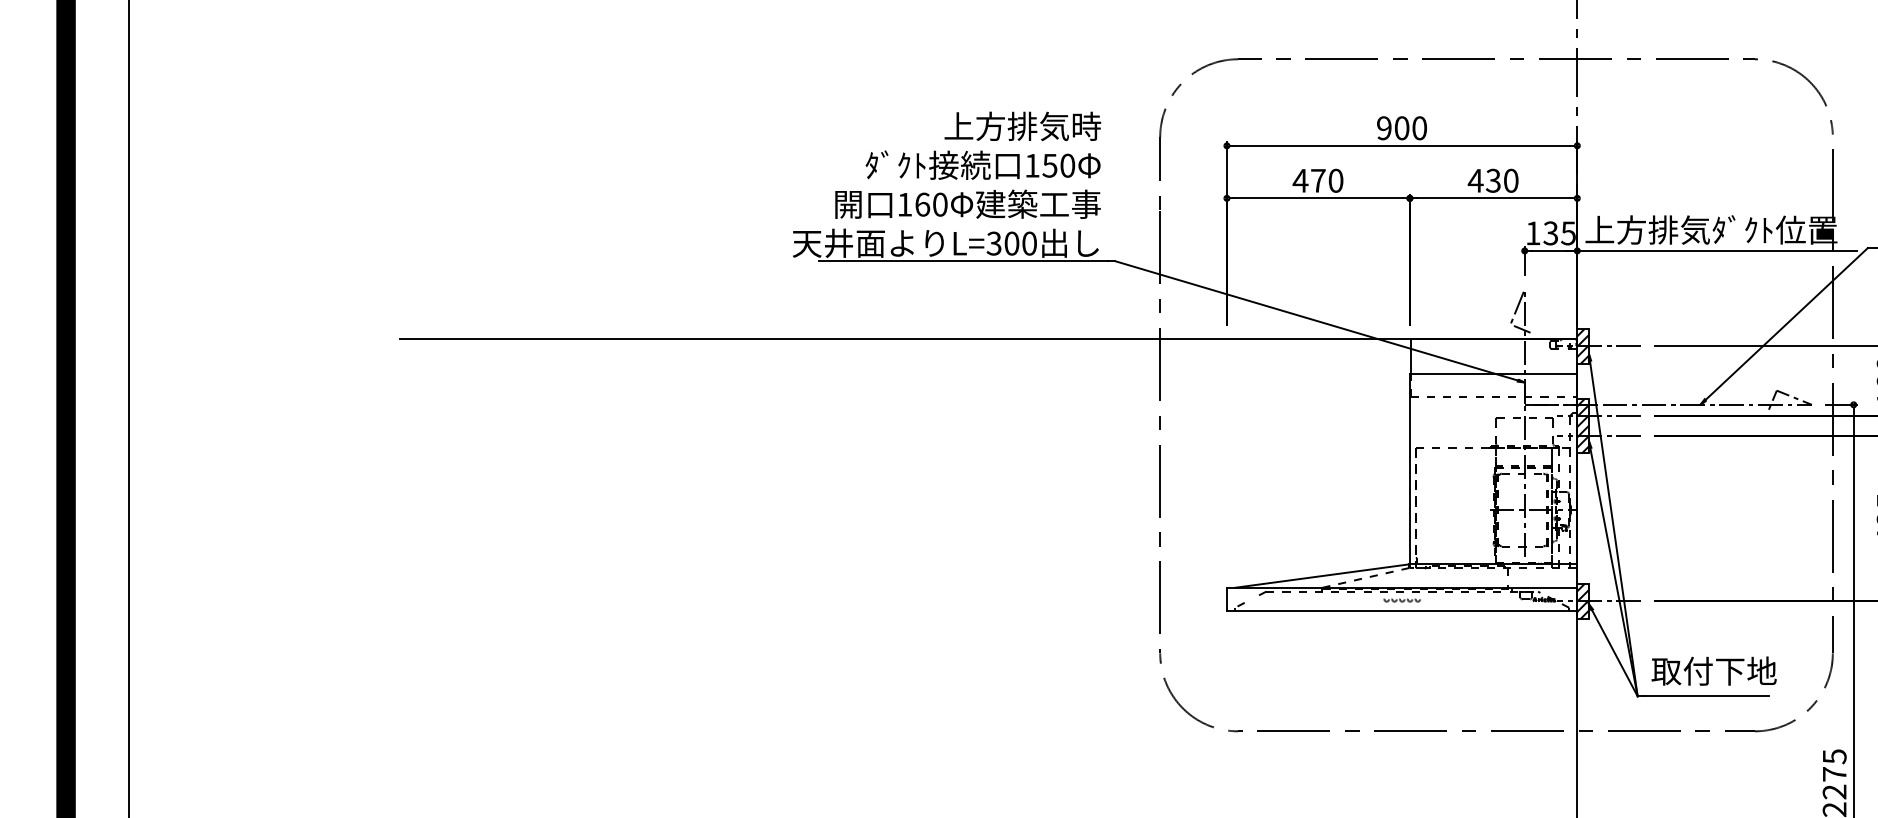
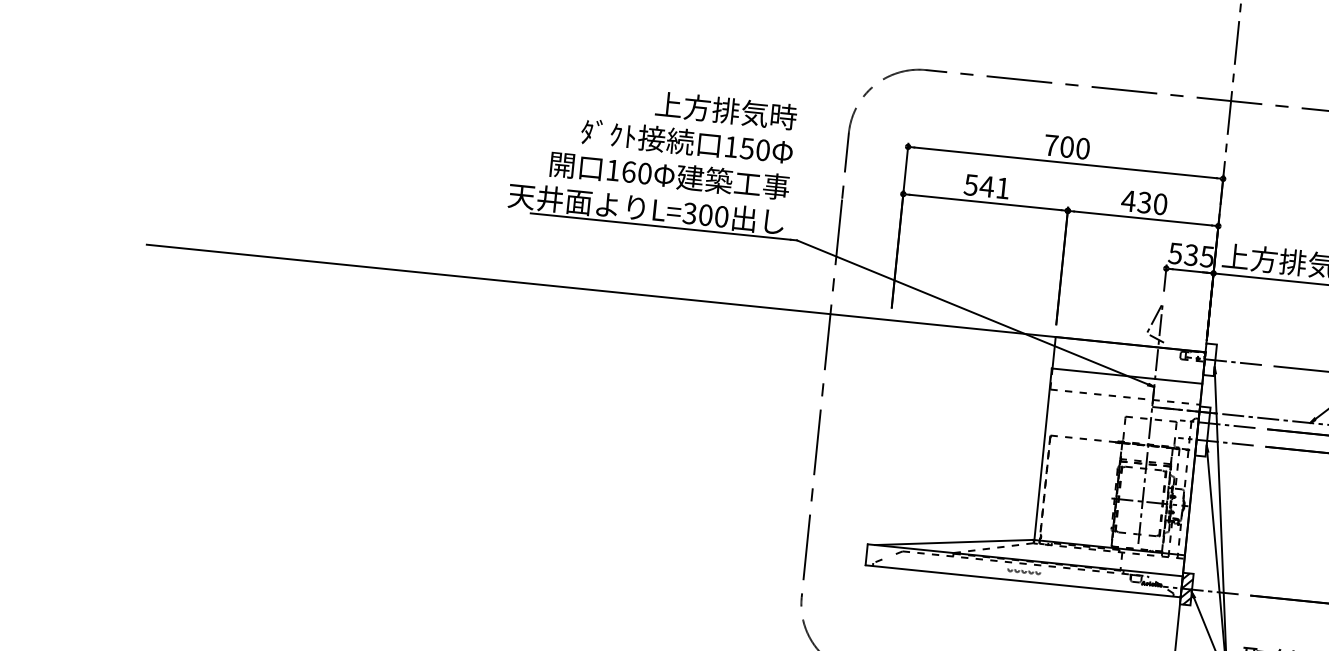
text: (1384, 128) -> (1051, 145), 900 -> 700
text: (1317, 180) -> (986, 186), 470 -> 541
text: (1532, 233) -> (1174, 253), 135 -> 535
hatch: (1582, 345) -> (1209, 358), removed
hatch: (1582, 425) -> (1202, 430), removed

